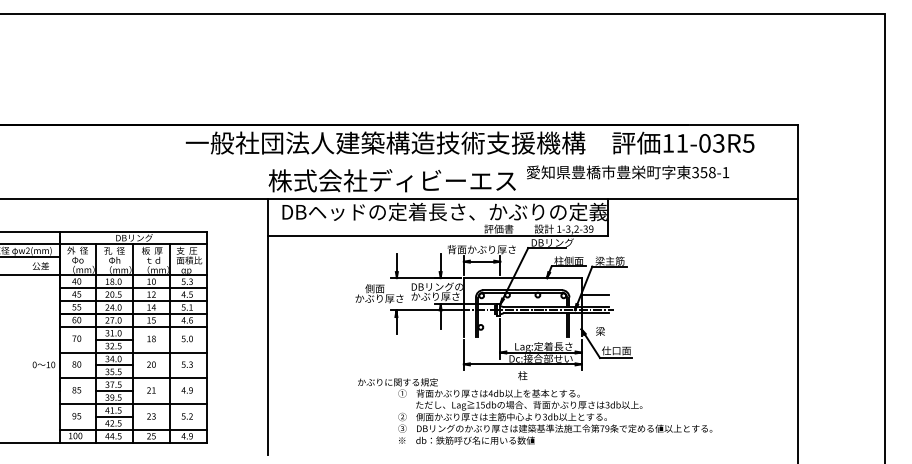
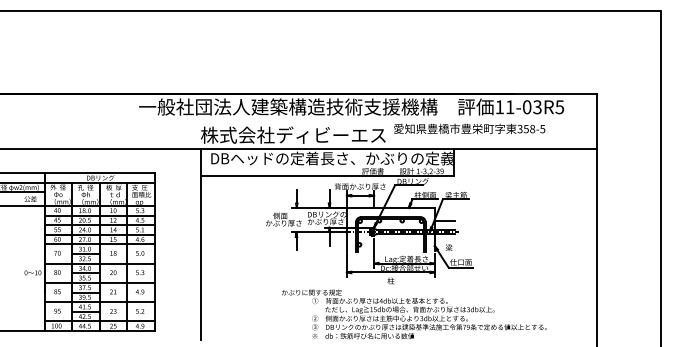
text: (725, 172) -> (542, 129), 358-1 -> 358-5
text: (535, 411) -> (414, 314), moved

